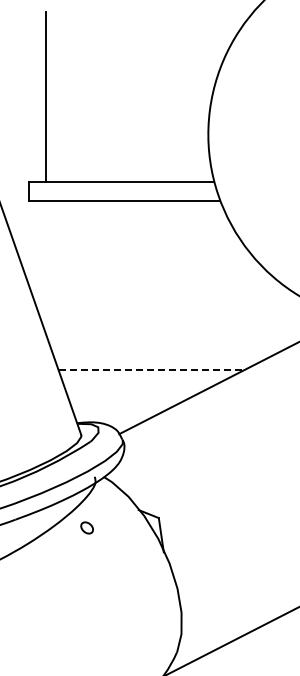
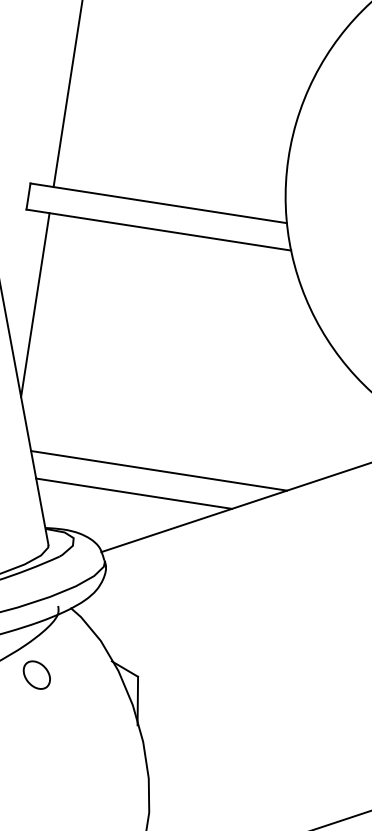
line: (45, 266) -> (35, 304), added
line: (151, 370) -> (159, 470), dashed -> solid
line: (135, 389) -> (133, 493), added
part: (86, 527) -> (35, 674), size x1.67

